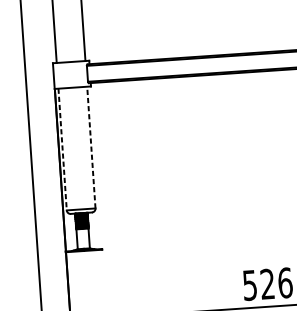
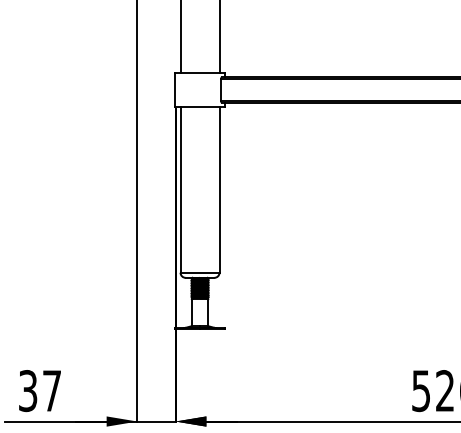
line: (91, 147) -> (219, 190), dashed -> solid
line: (62, 149) -> (180, 190), dashed -> solid

